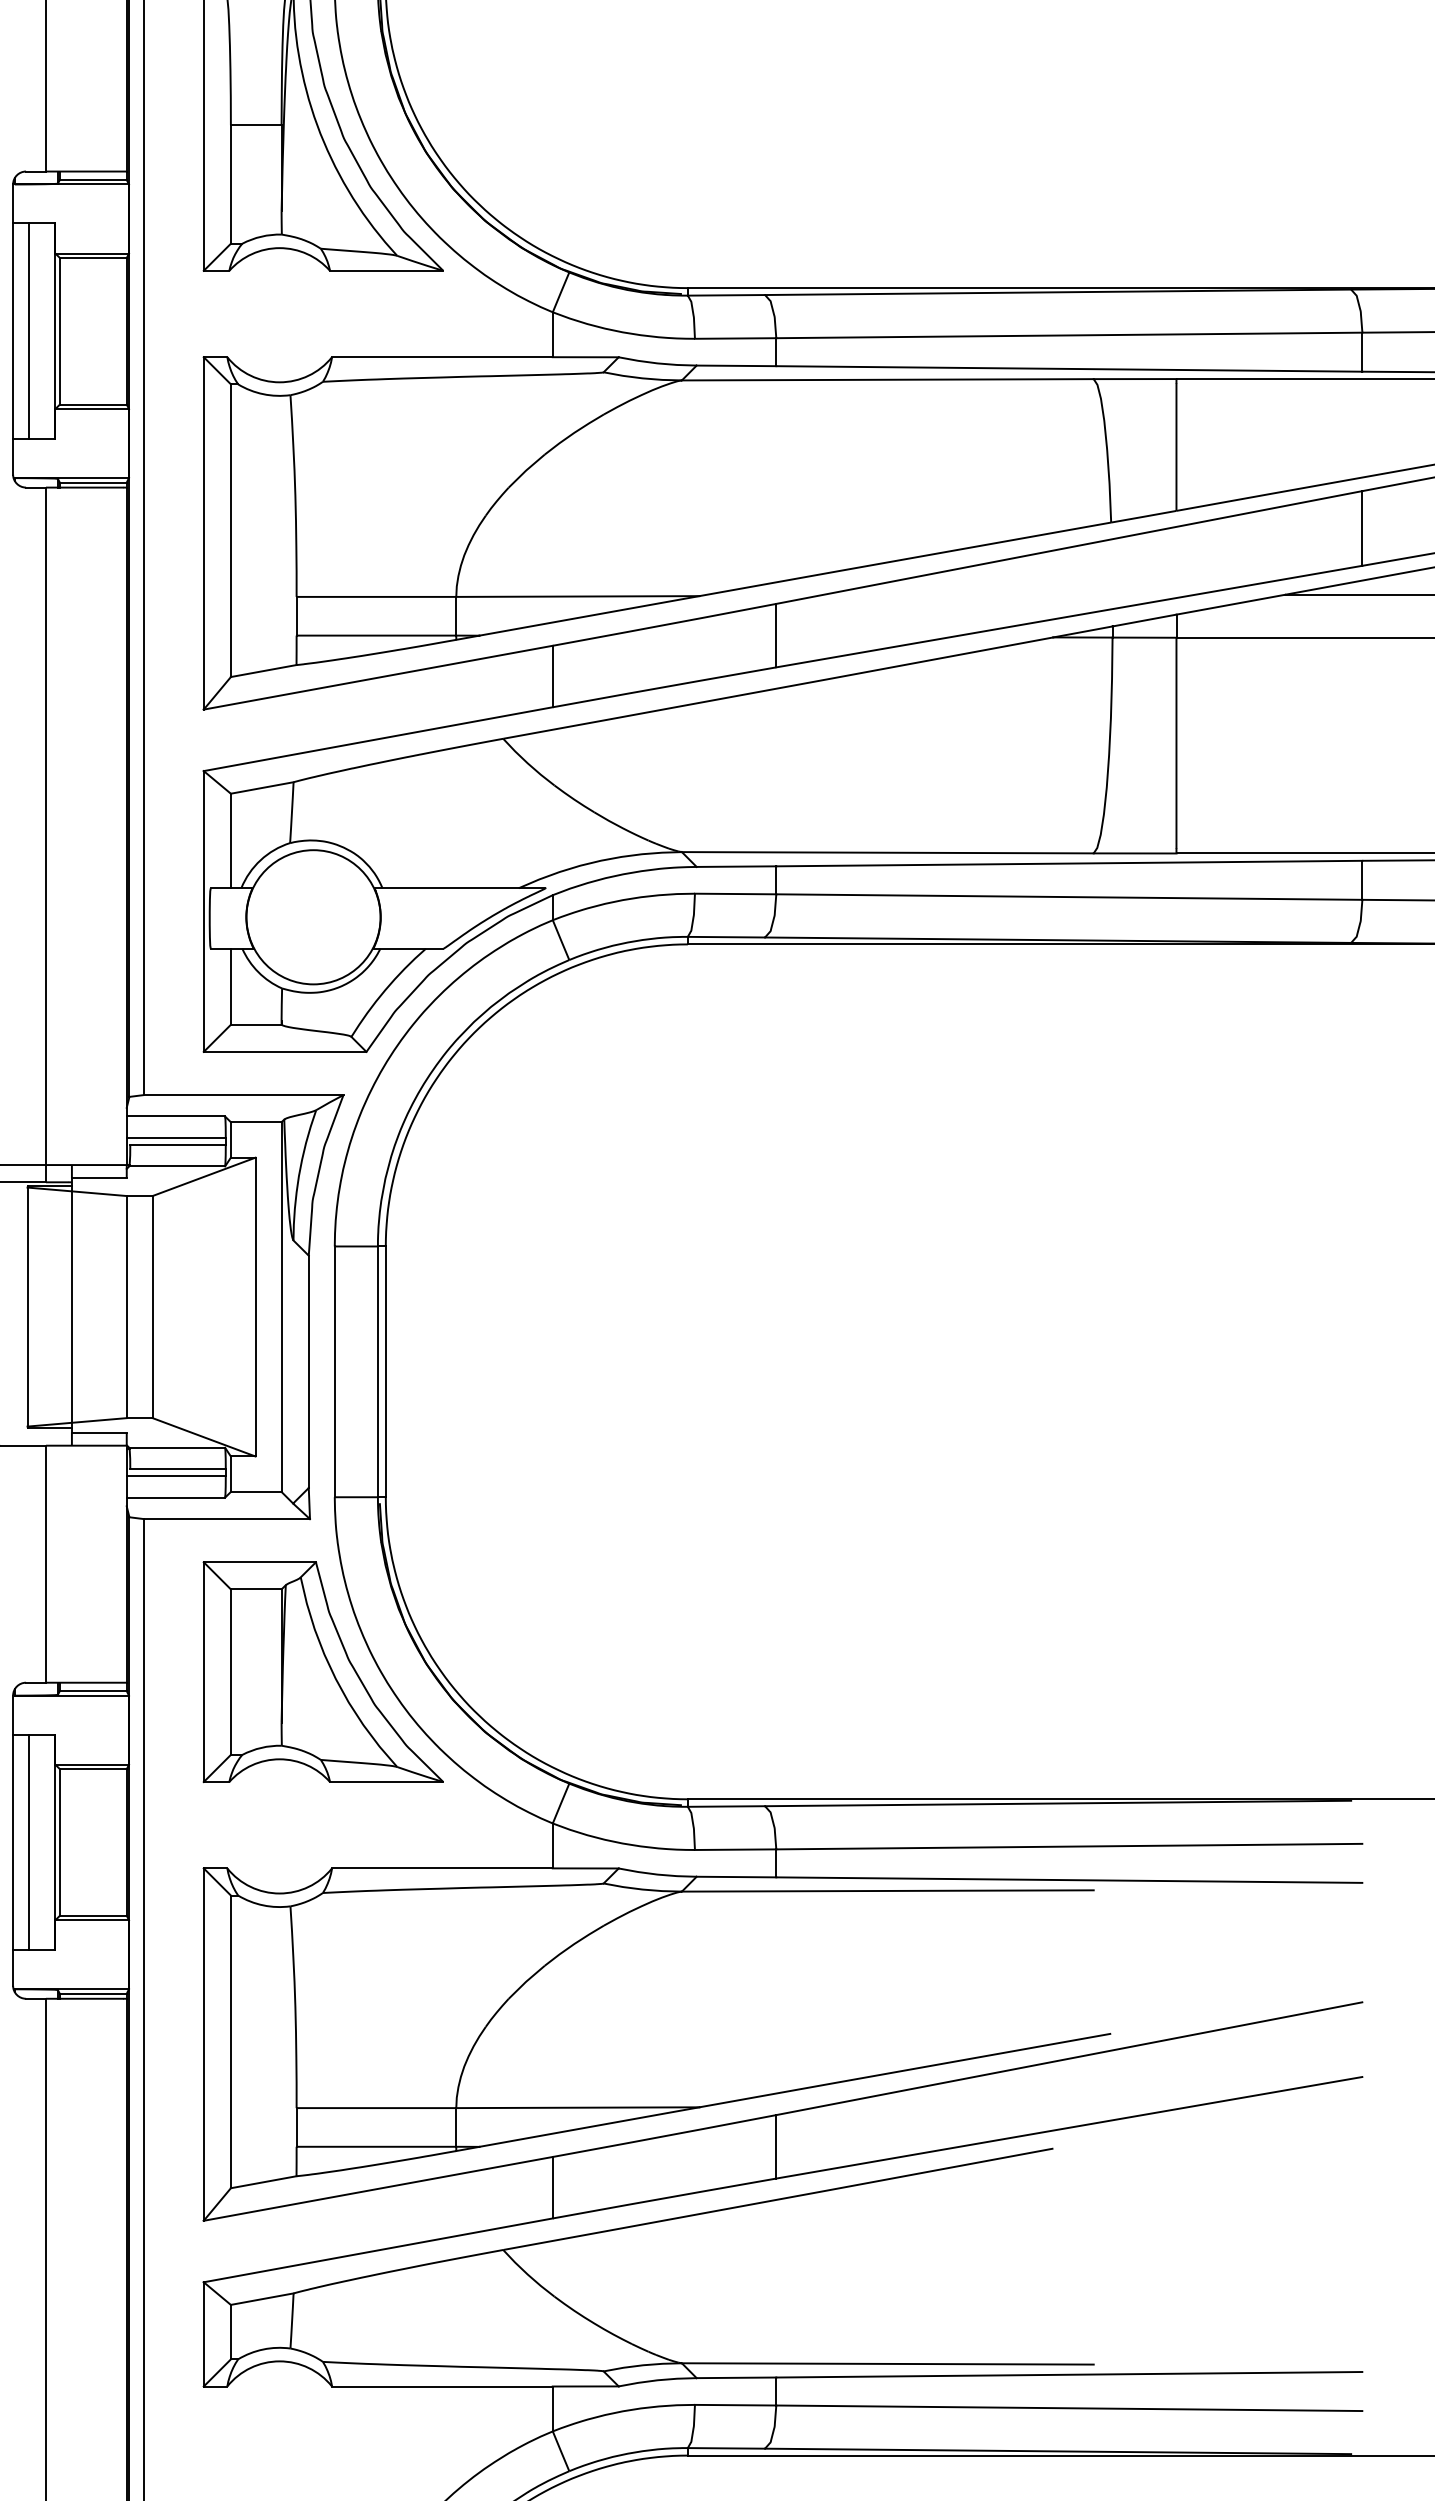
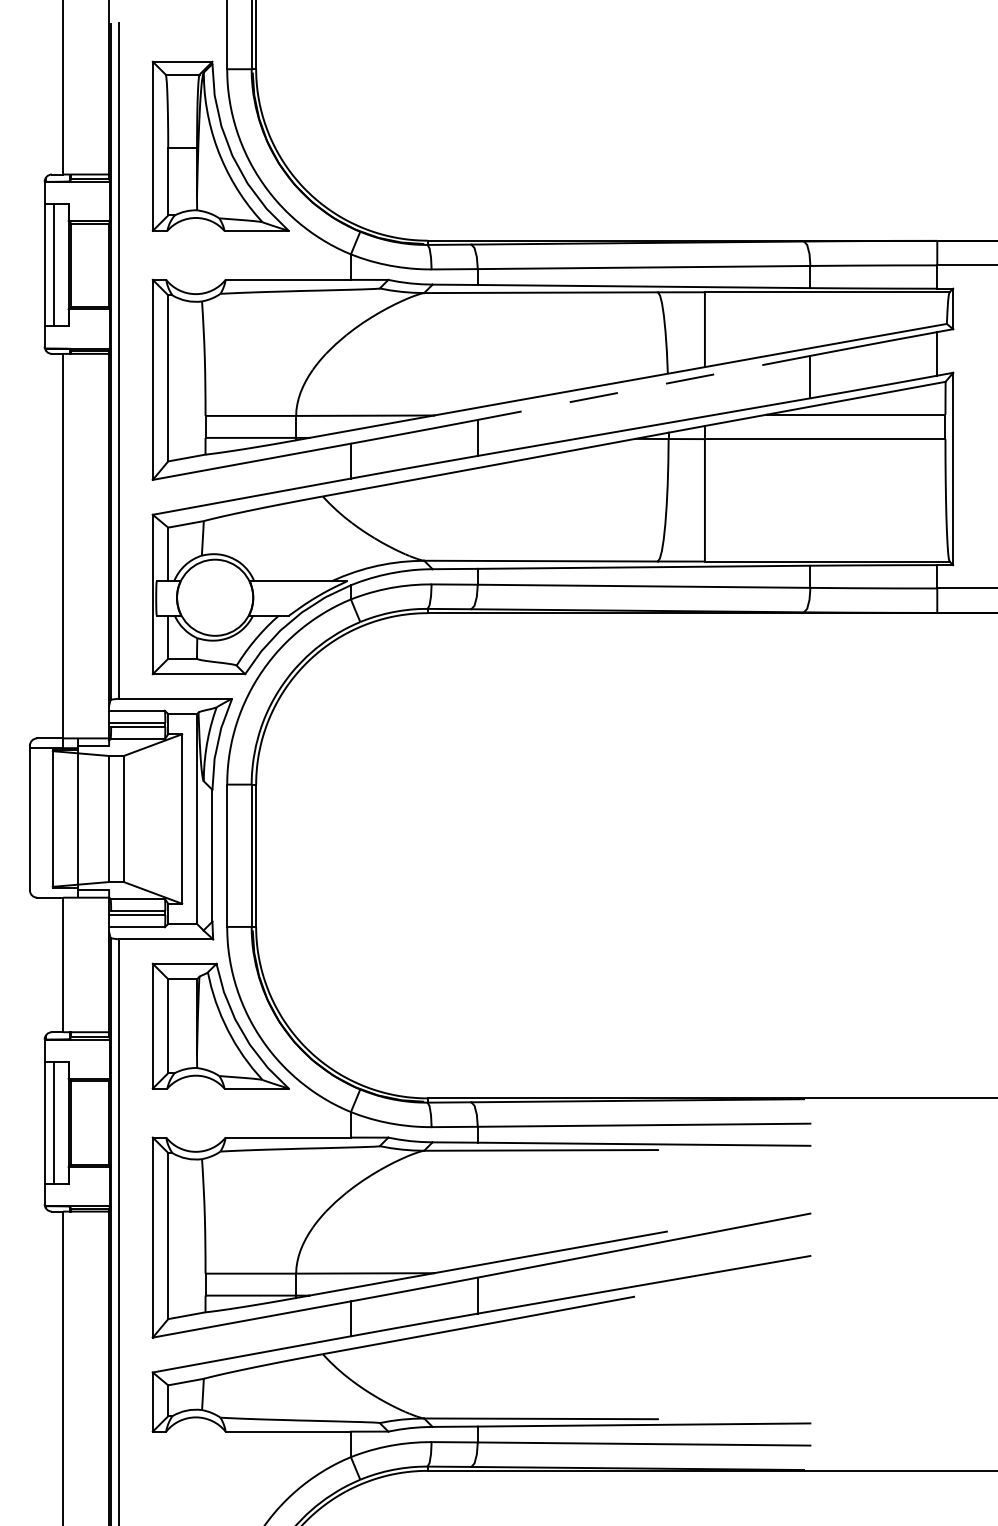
line: (1068, 548) -> (643, 388), solid -> dashed

